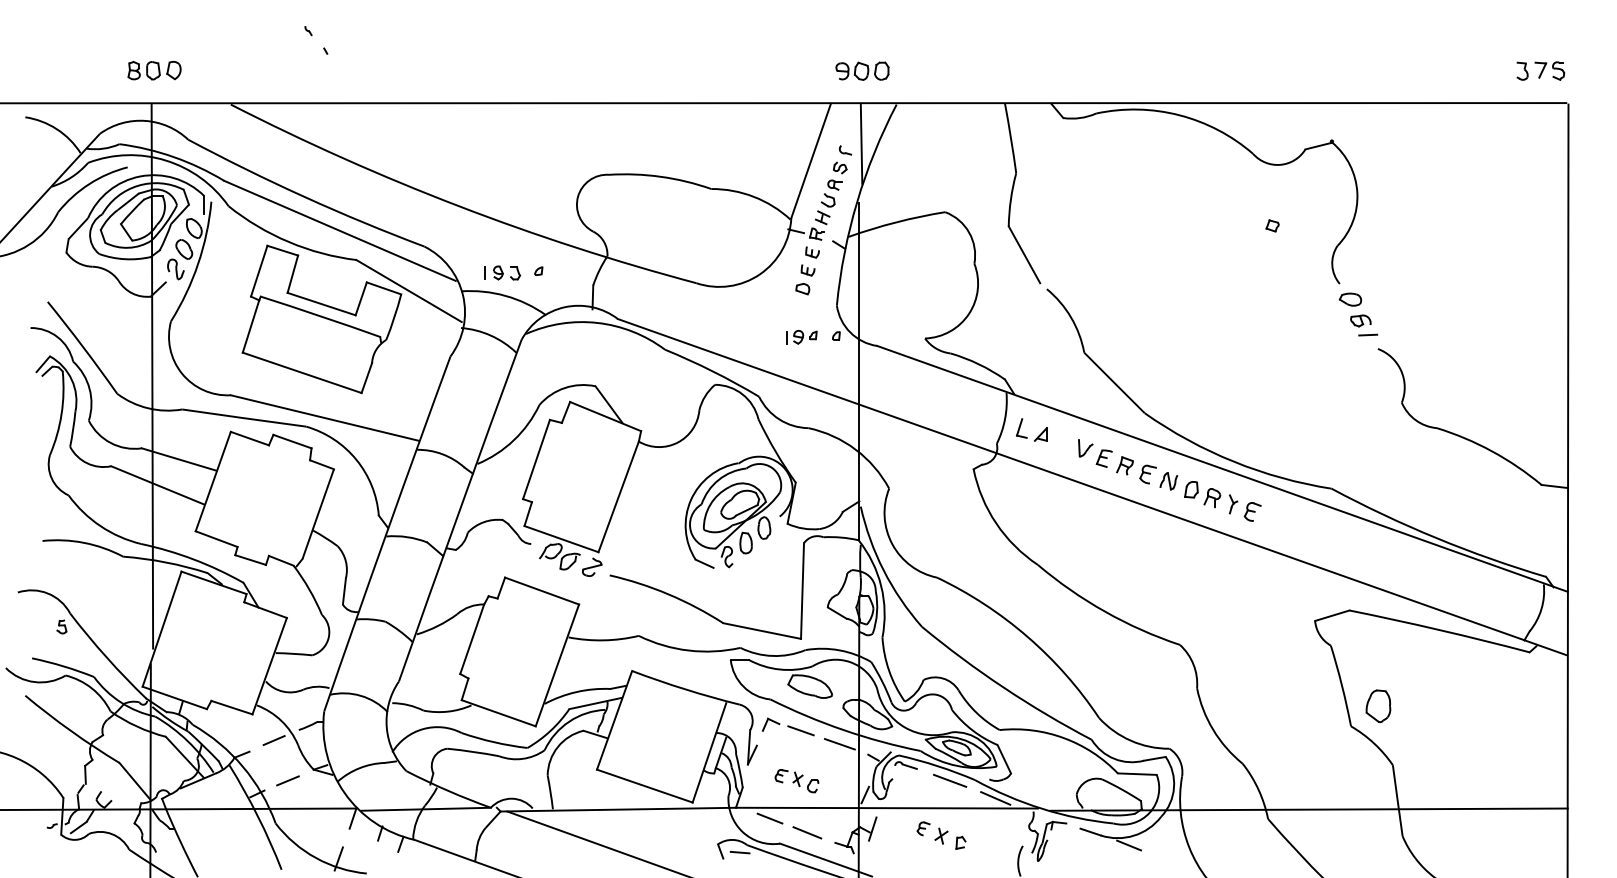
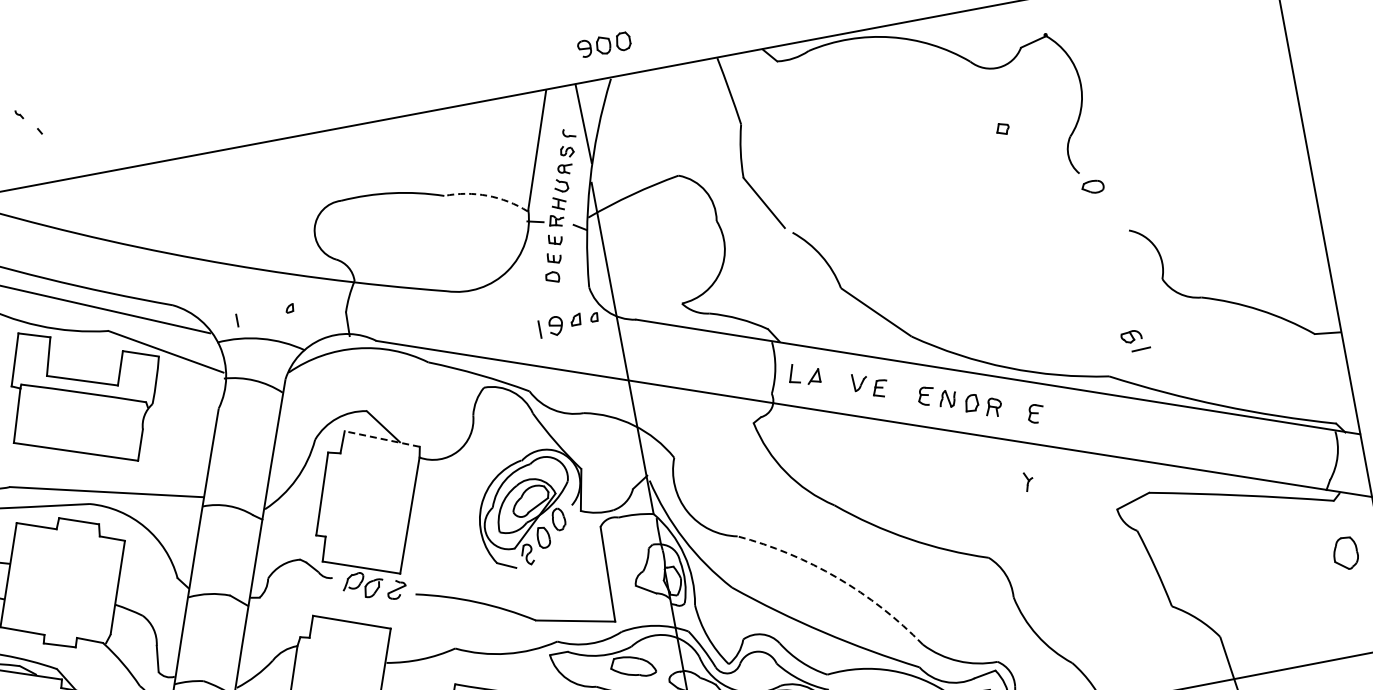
part: (862, 70) -> (604, 44), moved
arc: (753, 196) -> (487, 195), solid -> dashed
part: (507, 272) -> (259, 315), removed
part: (1364, 325) -> (1135, 340), moved
part: (801, 336) -> (560, 324), size x1.4
line: (605, 416) -> (382, 438), solid -> dashed
part: (1124, 465) -> (901, 391), removed
part: (1233, 504) -> (1029, 481), moved
arc: (1027, 636) -> (837, 577), solid -> dashed
part: (1378, 706) -> (1345, 553), moved

